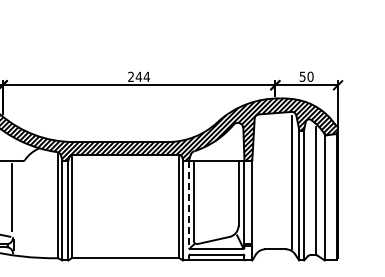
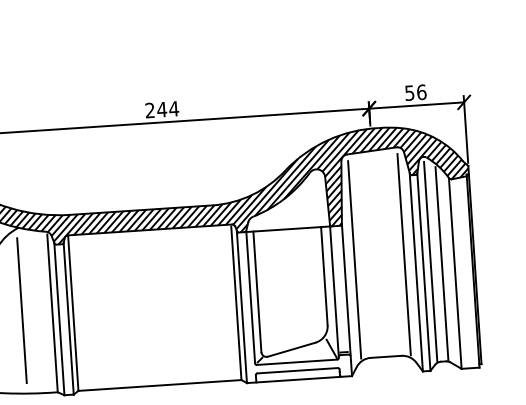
text: (310, 76) -> (421, 91), 50 -> 56
line: (259, 183) -> (355, 258), added
line: (309, 188) -> (431, 261), added
line: (38, 202) -> (22, 309), added
line: (189, 204) -> (251, 297), dashed -> solid

